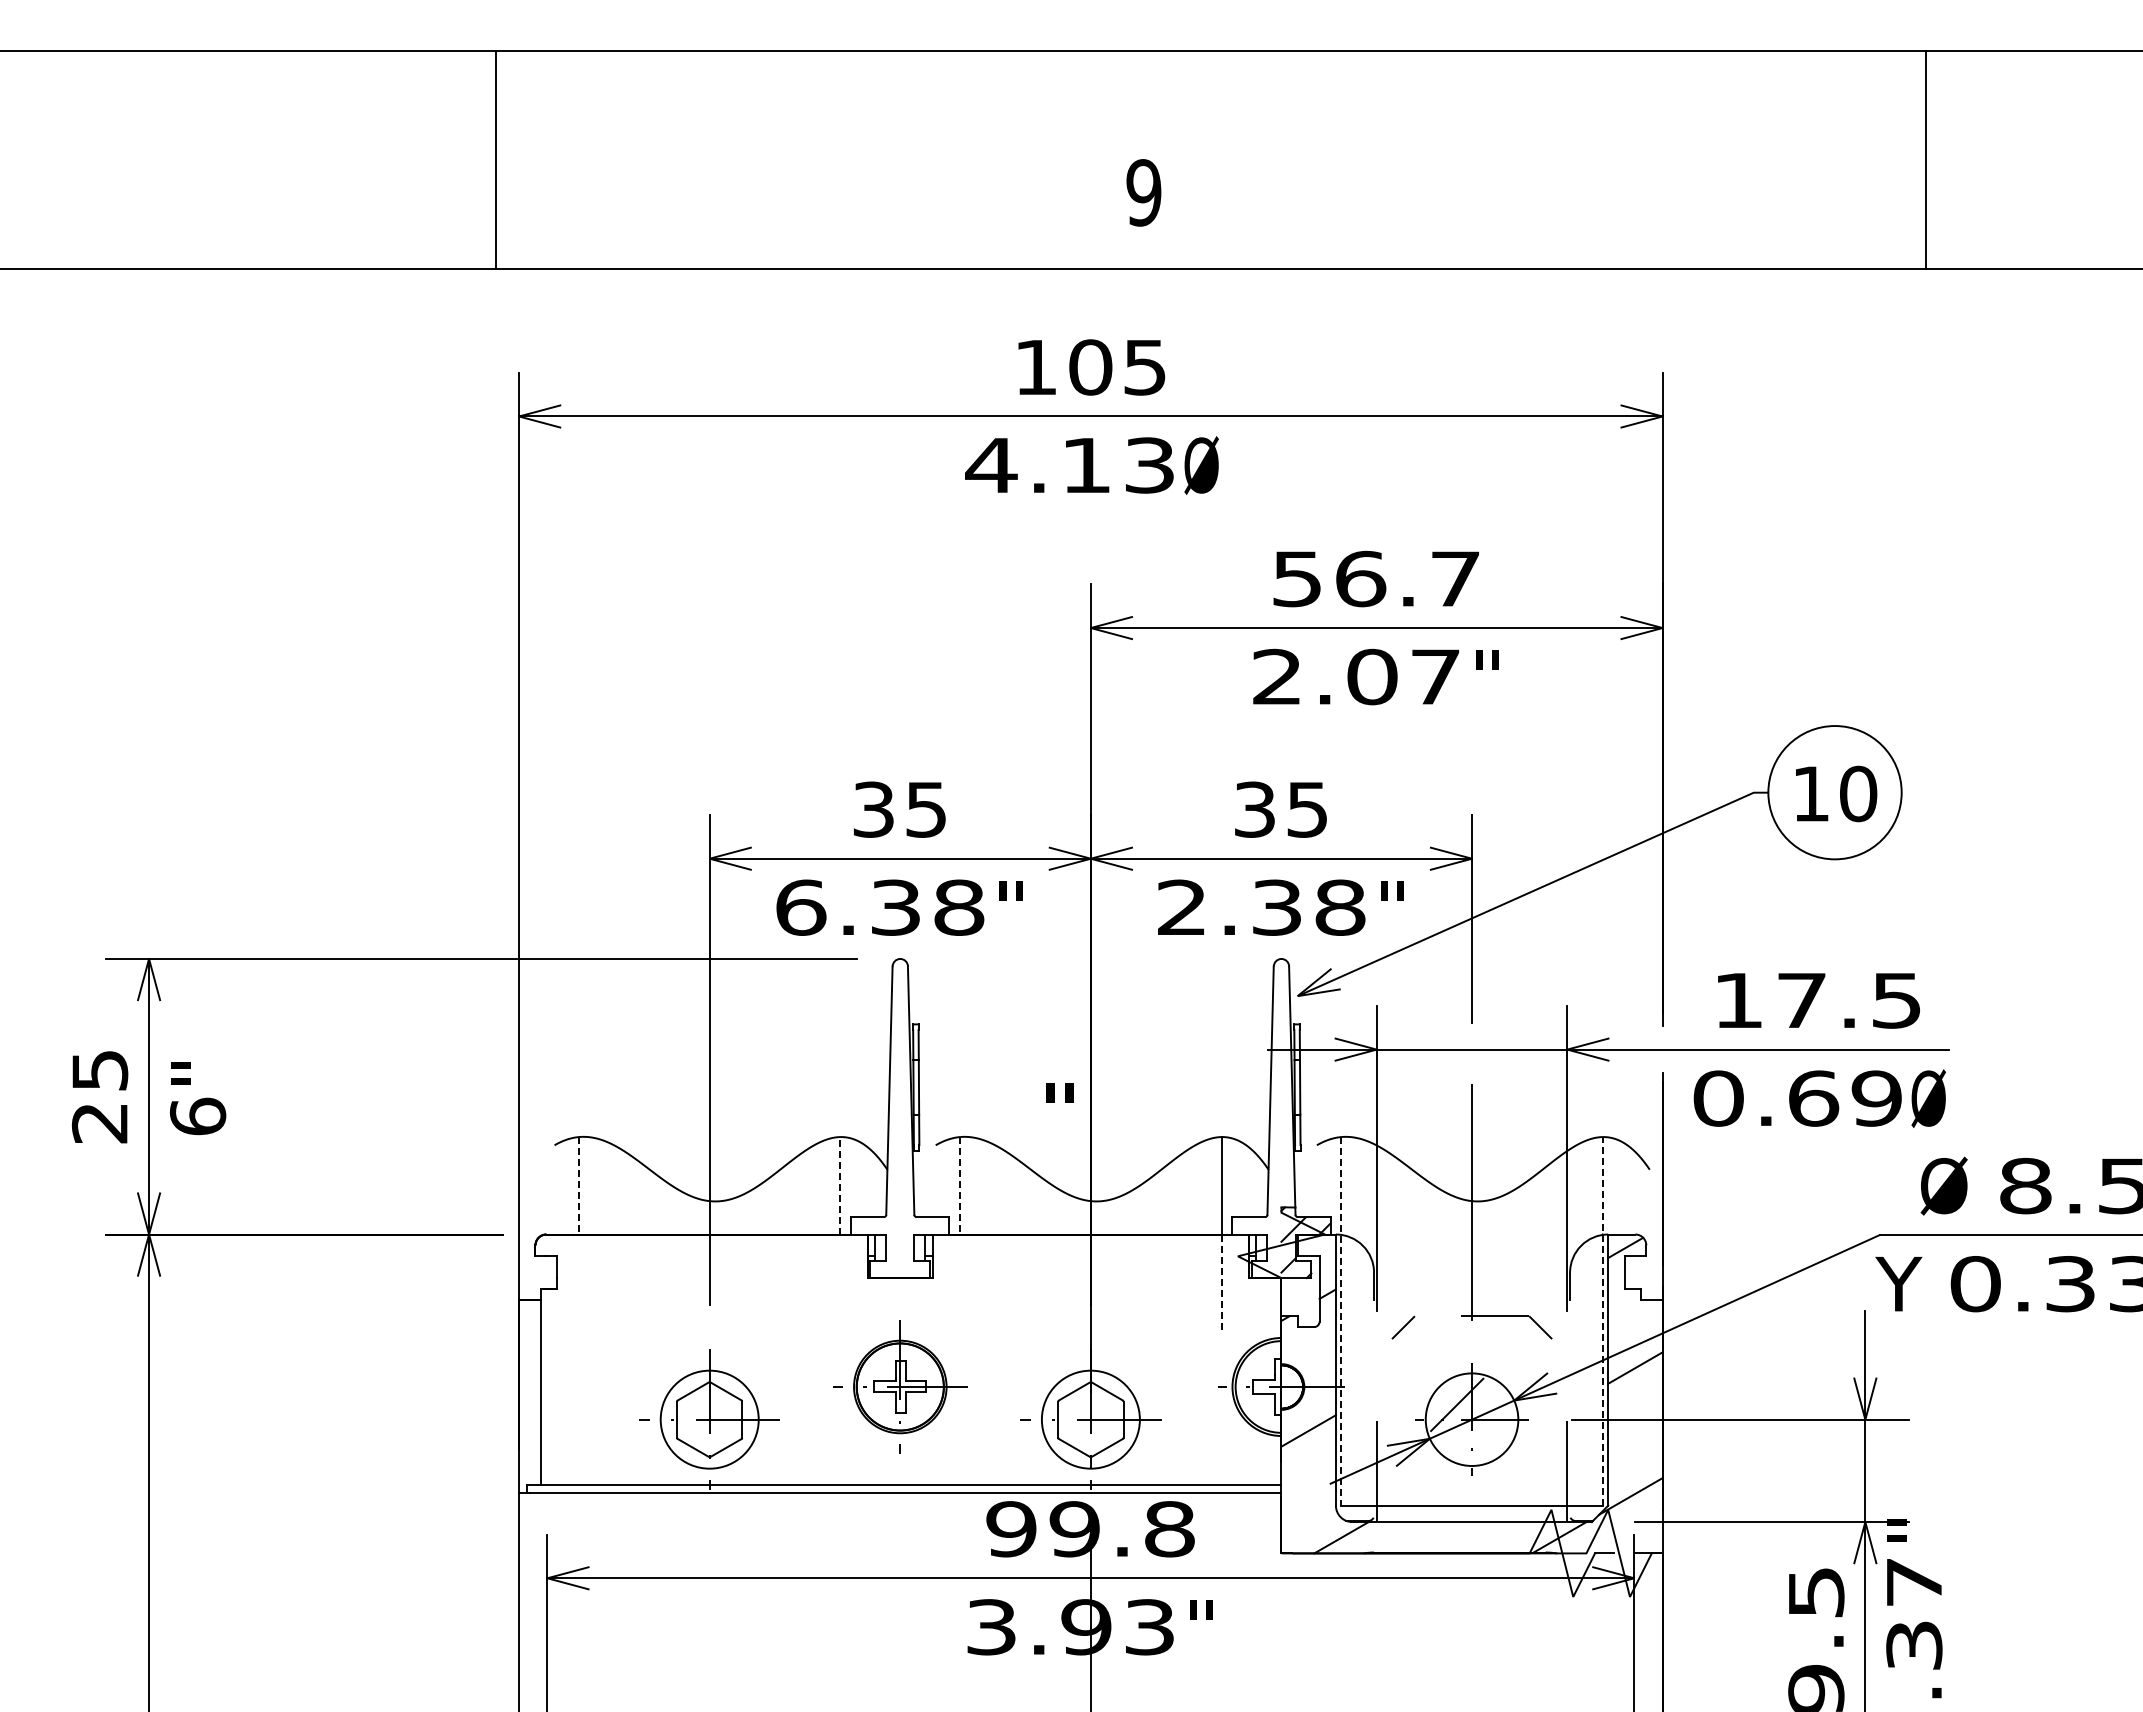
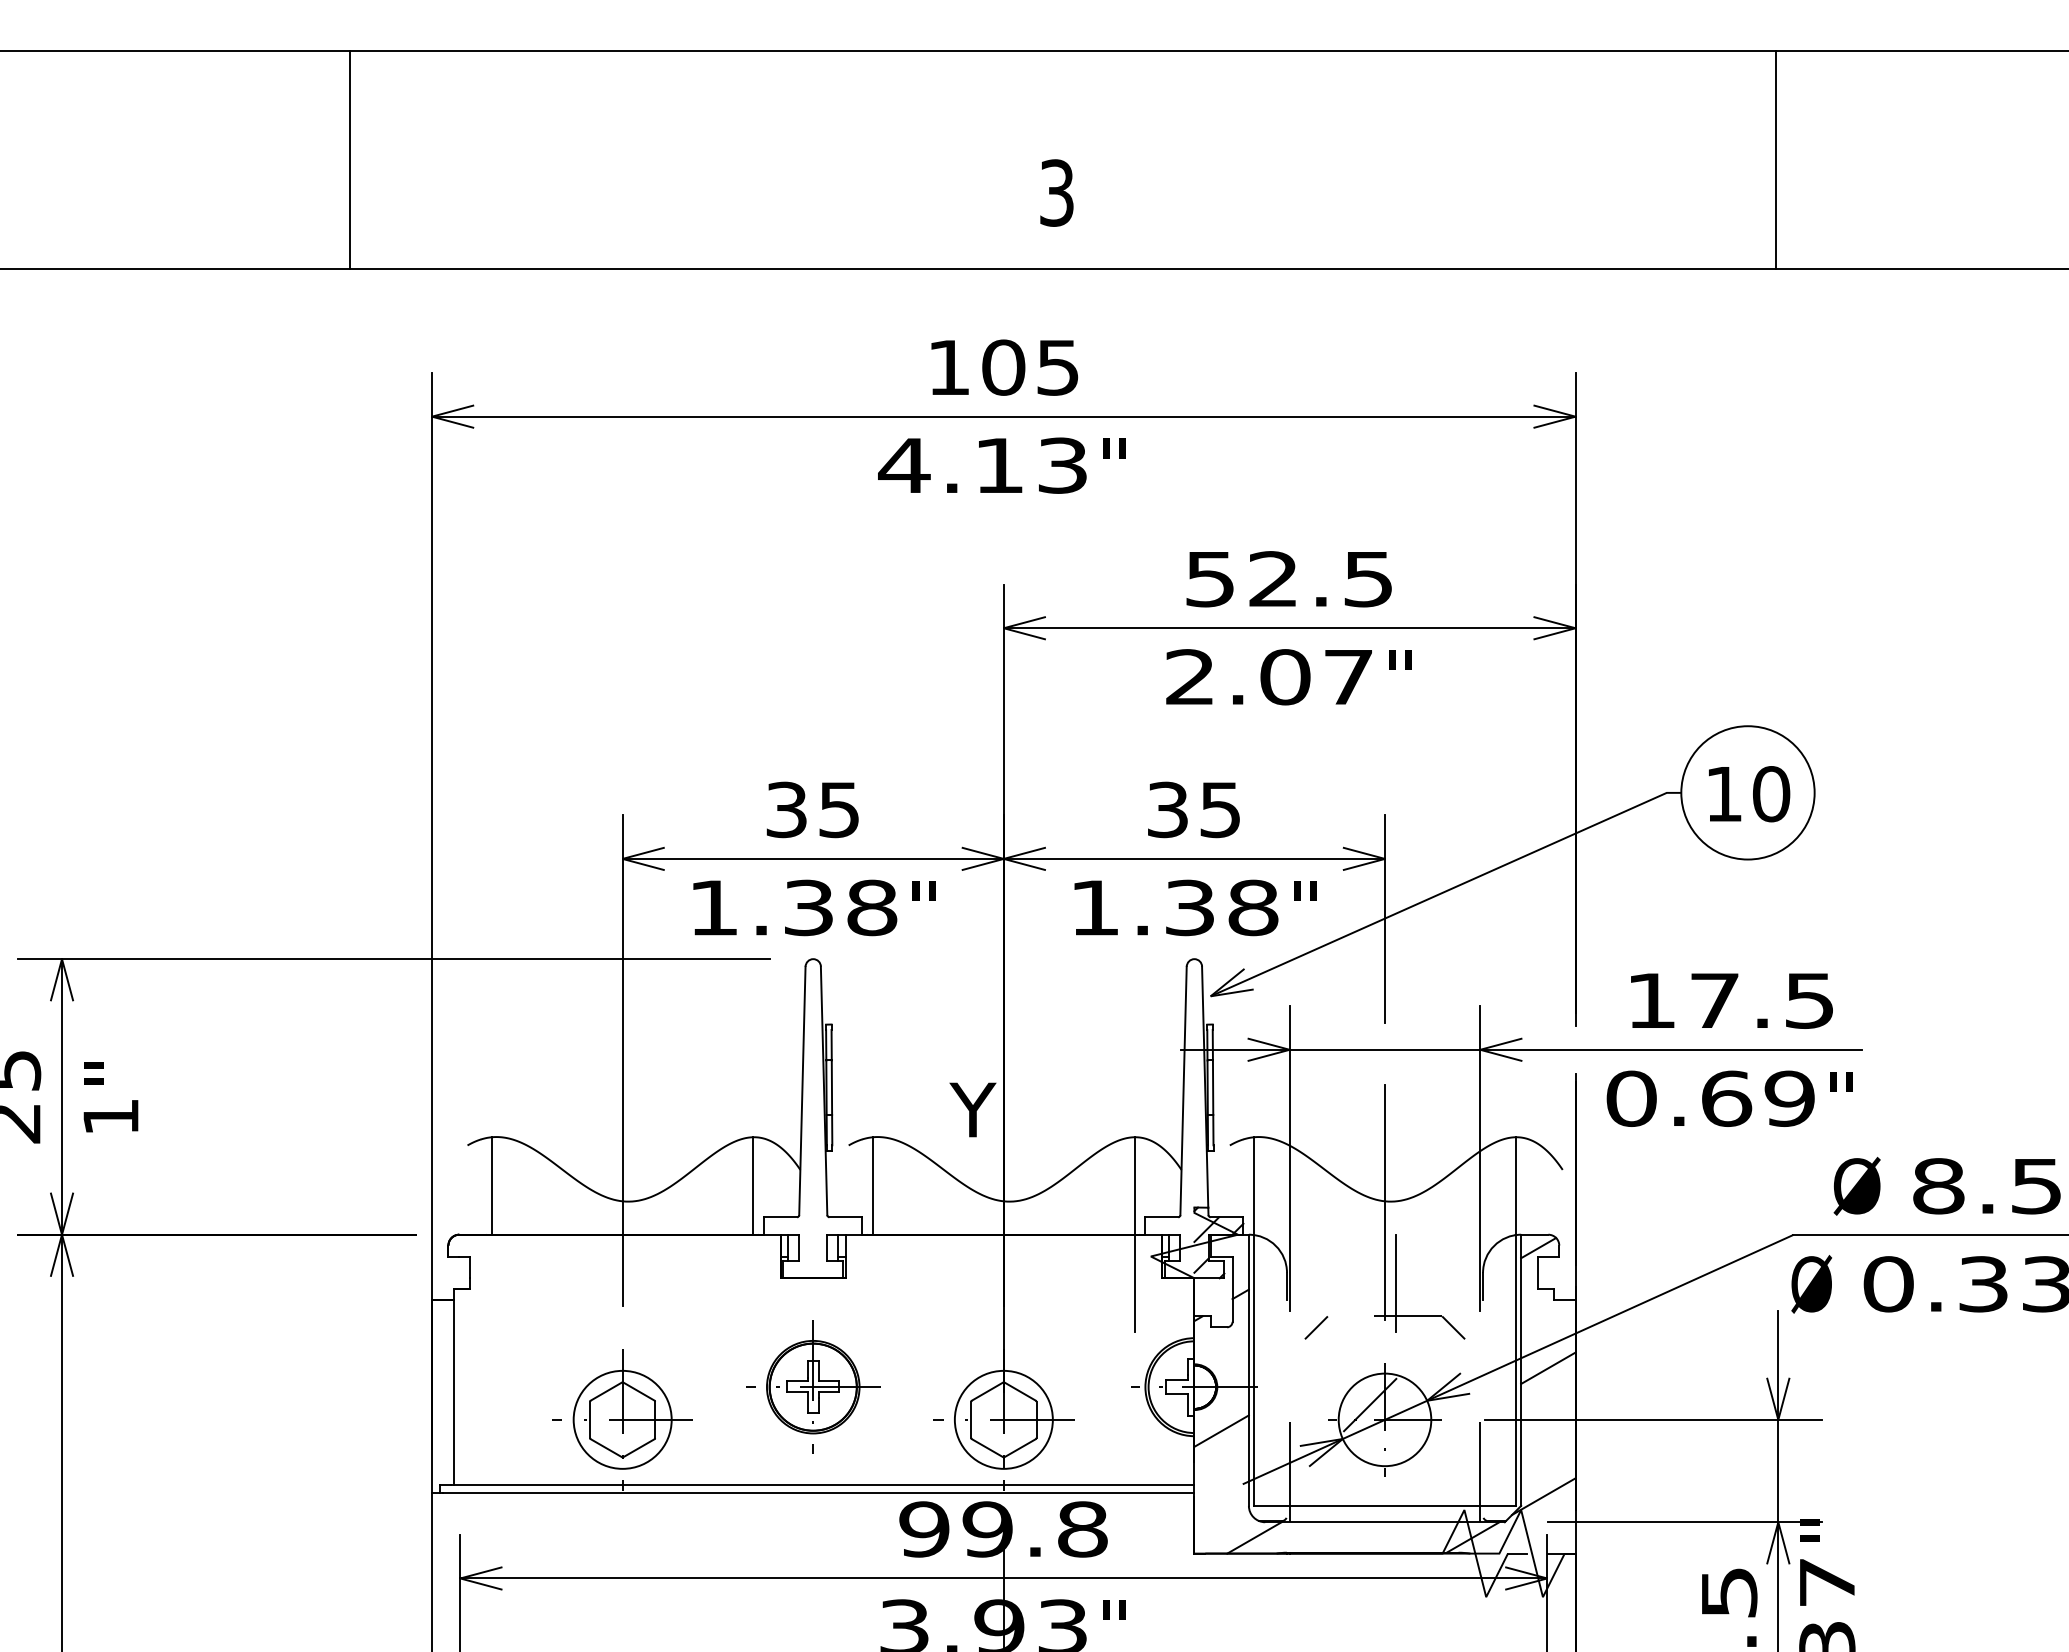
line: (495, 160) -> (349, 160), moved
line: (1926, 160) -> (1776, 160), moved
text: (1143, 192) -> (1056, 192), 9 -> 3
text: (1201, 465) -> (1114, 465), Ø -> "
text: (1407, 578) -> (1320, 578), 56.7 -> 52.5
text: (1181, 906) -> (1094, 906), 2.38 -> 1.38
text: (801, 907) -> (714, 907), 6.38 -> 1.38
text: (1928, 1098) -> (1841, 1098), Ø -> "
text: (1059, 1109) -> (972, 1109), " -> Y
text: (197, 1116) -> (110, 1116), 6 -> 1
line: (579, 1185) -> (492, 1185), dashed -> solid
line: (840, 1185) -> (753, 1185), dashed -> solid
line: (960, 1185) -> (873, 1185), dashed -> solid
line: (1221, 1283) -> (1134, 1283), dashed -> solid
line: (1482, 1283) -> (1395, 1283), added
text: (1898, 1283) -> (1811, 1283), Y -> Ø
line: (1602, 1320) -> (1515, 1320), dashed -> solid
line: (1341, 1321) -> (1254, 1321), dashed -> solid

